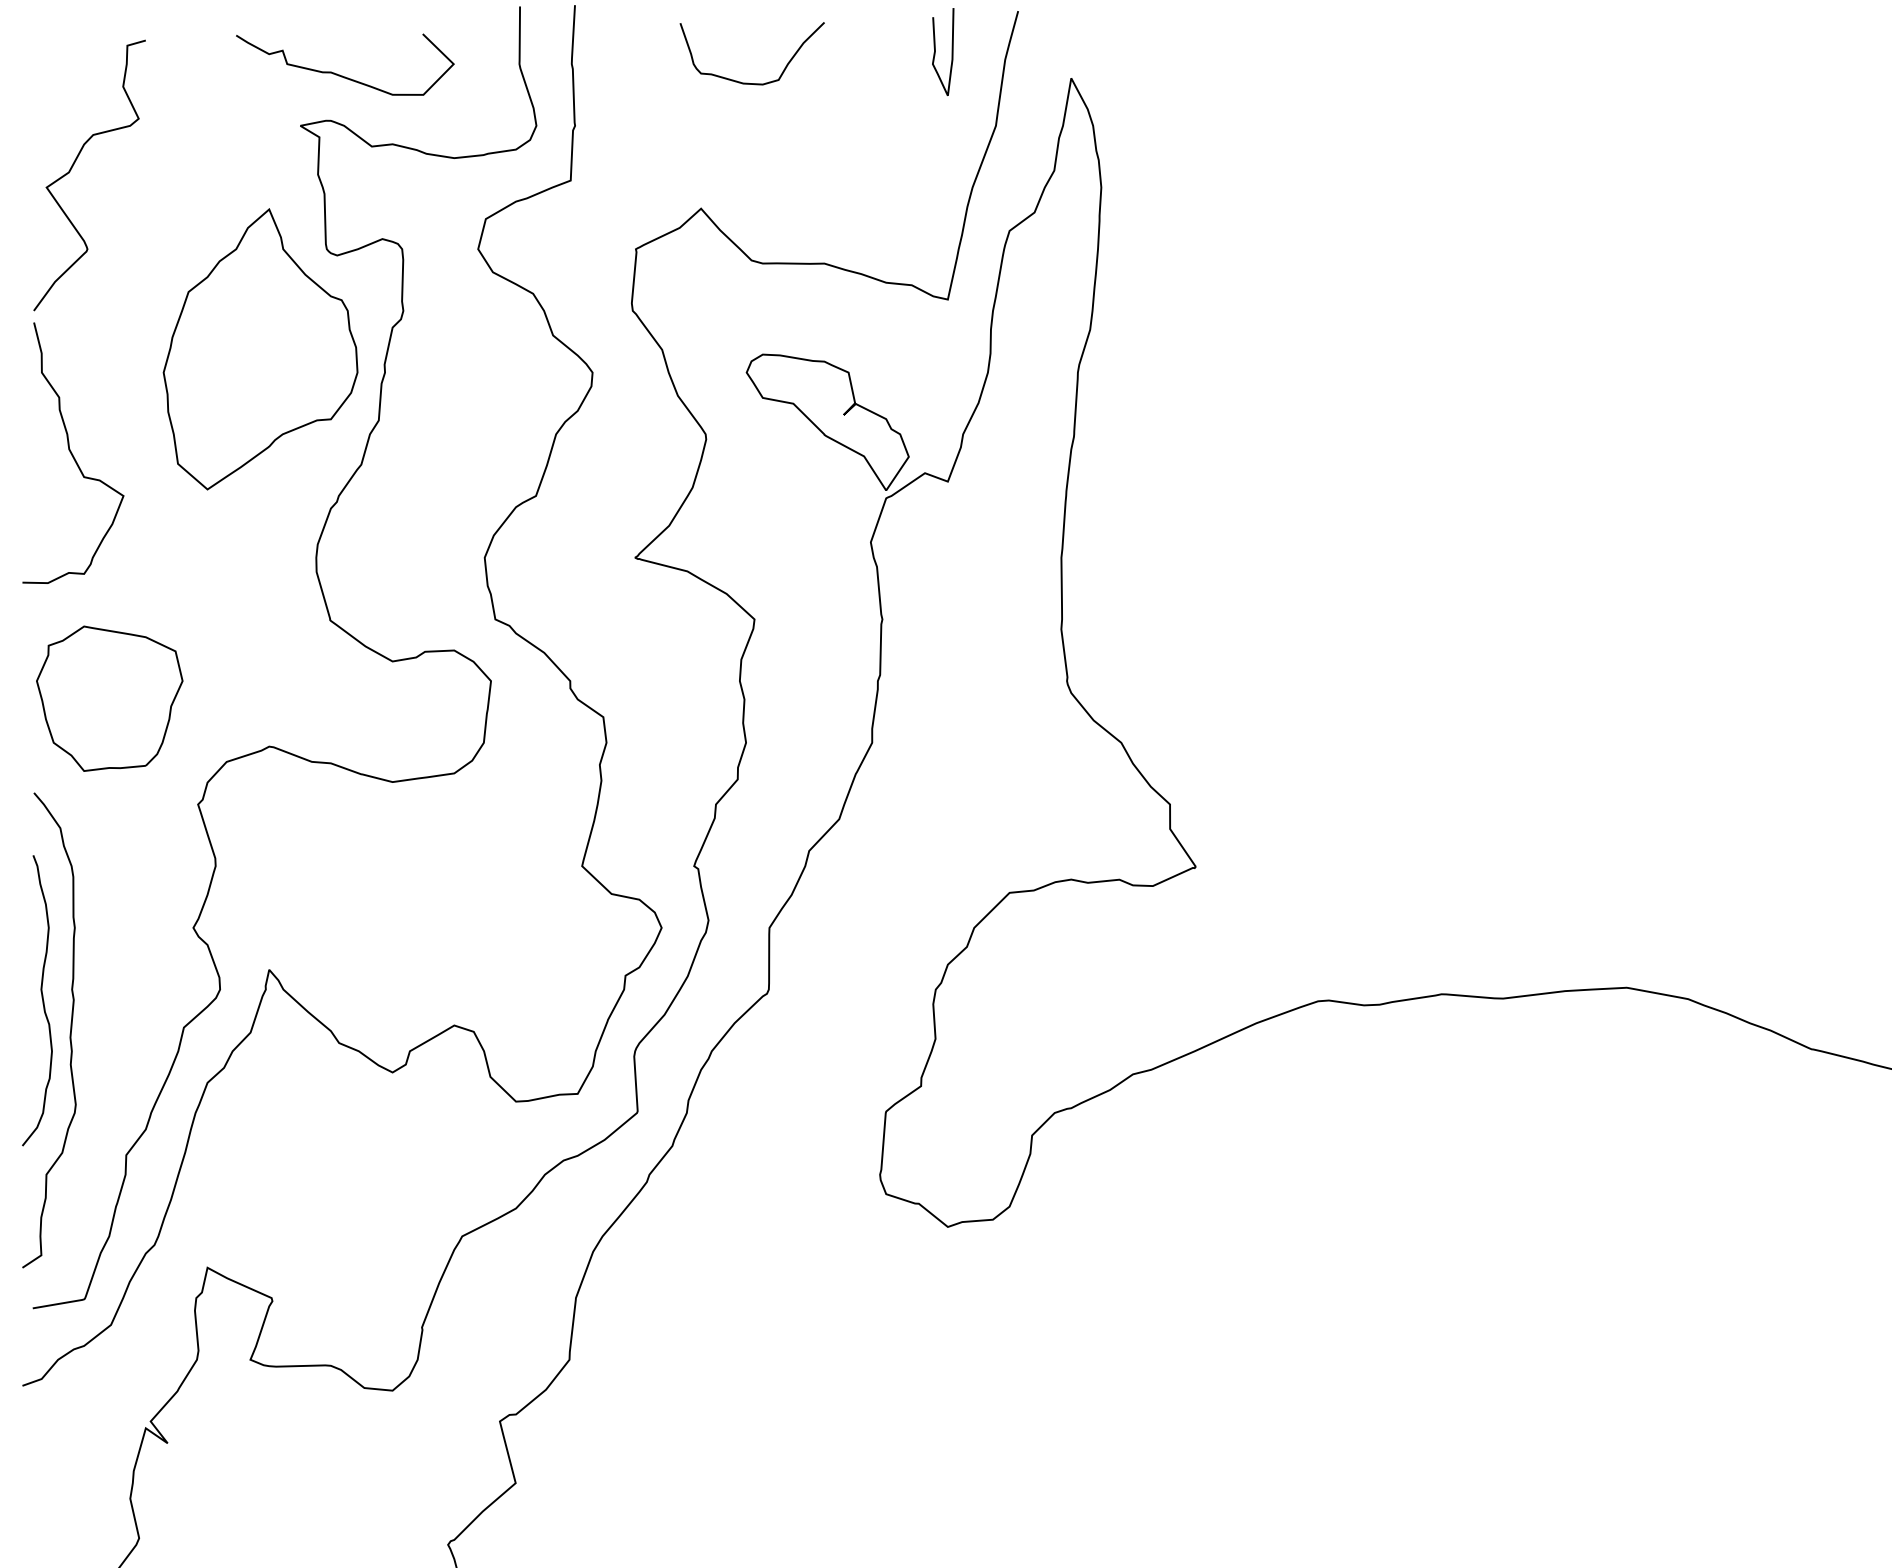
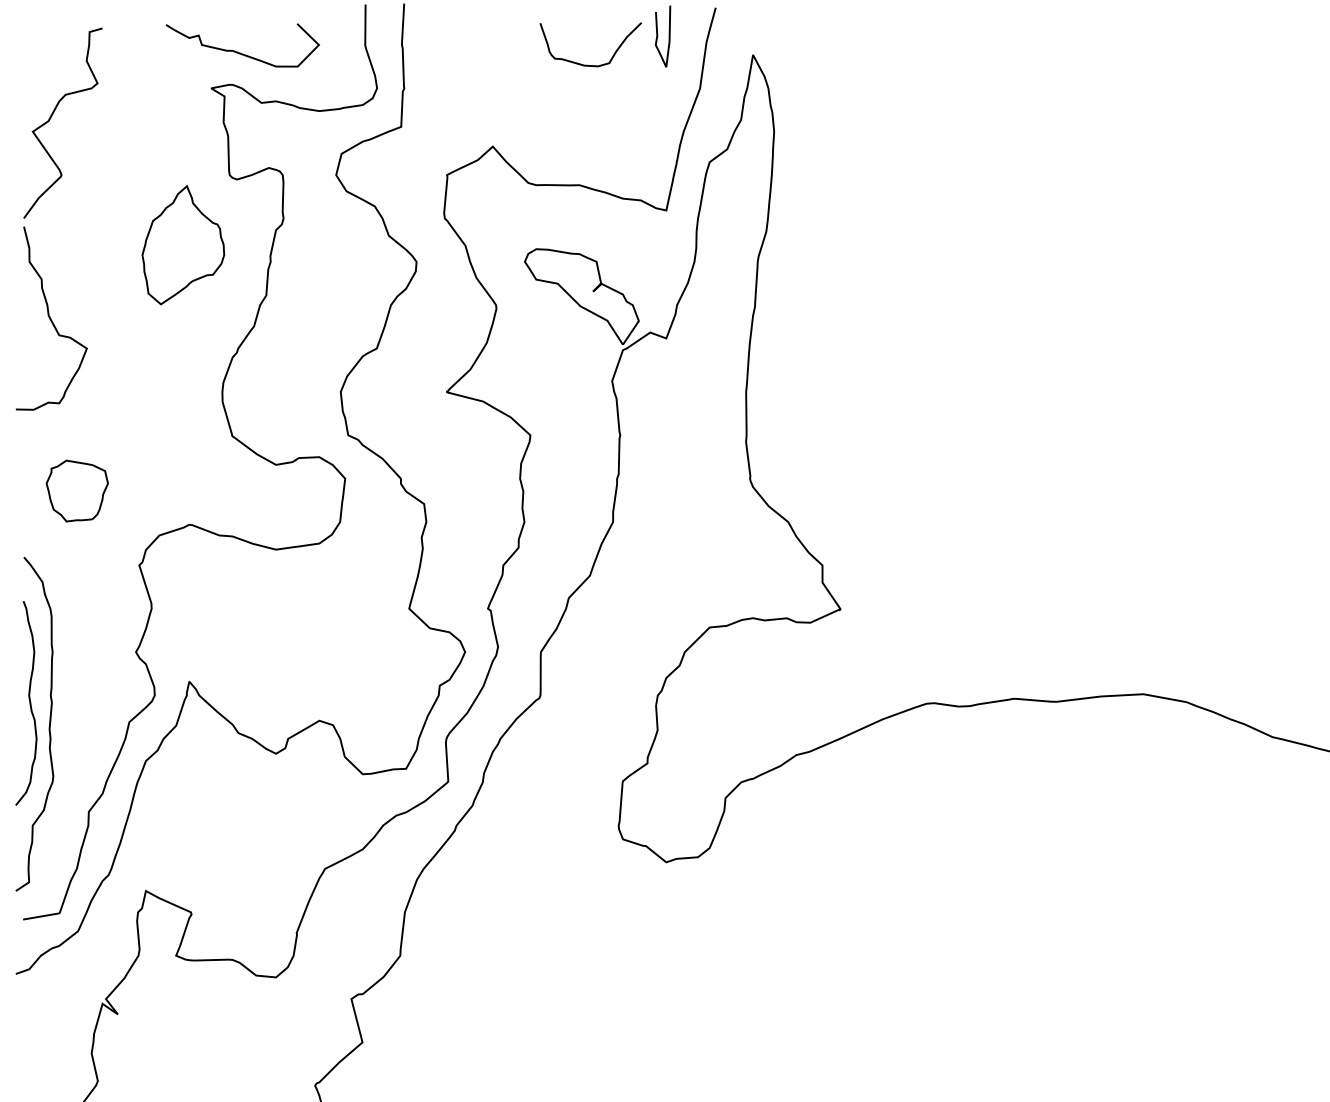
curve: (747, 81) -> (587, 64), moved
part: (260, 347) -> (183, 244), size x0.6
part: (110, 697) -> (77, 490), size x0.6

